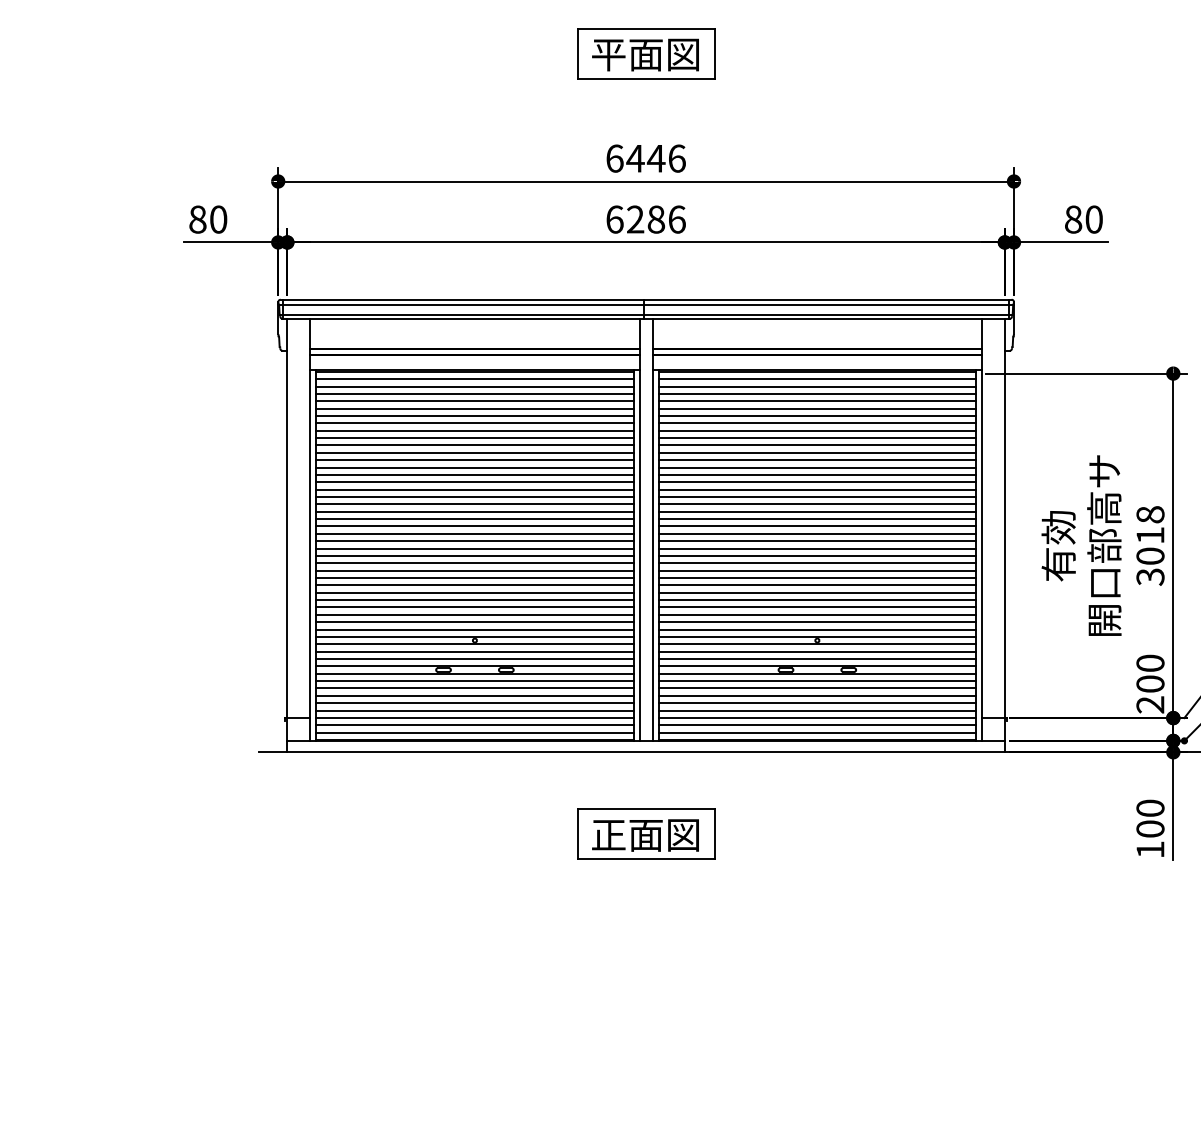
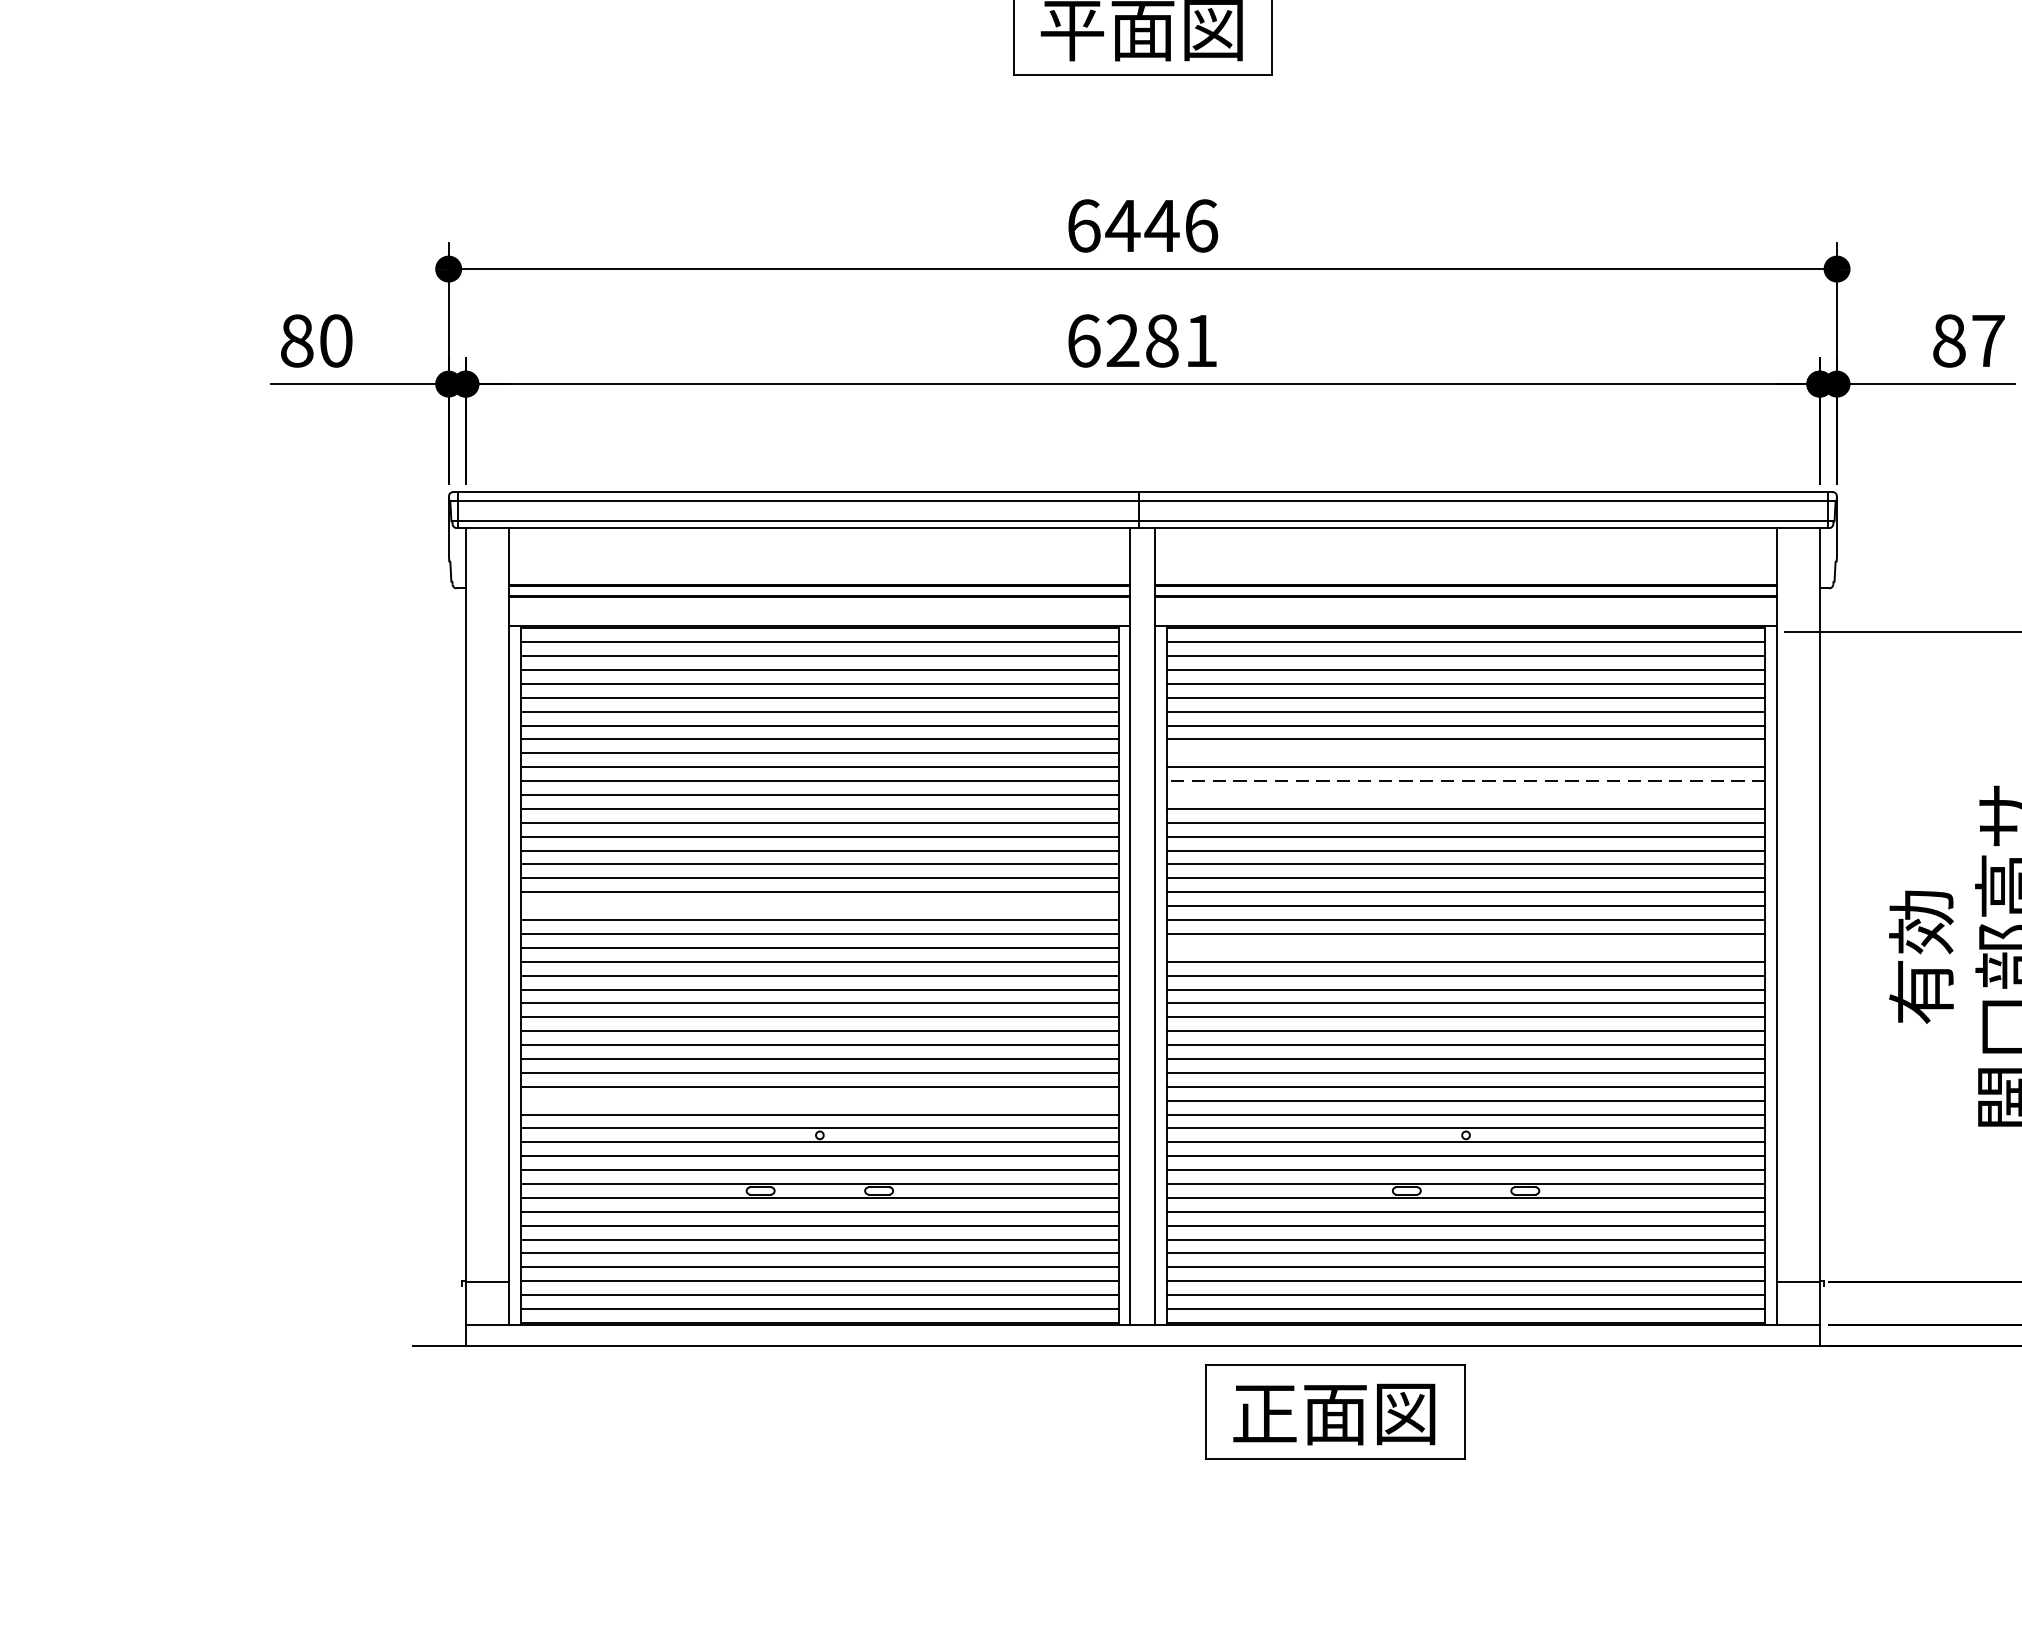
text: (677, 219) -> (1202, 340), 6286 -> 6281
text: (1093, 219) -> (1987, 340), 80 -> 87
line: (817, 438) -> (1466, 754), removed
line: (817, 452) -> (1466, 780), solid -> dashed
line: (817, 460) -> (1466, 795), removed
line: (474, 519) -> (819, 906), removed
line: (817, 541) -> (1466, 948), removed
line: (474, 622) -> (819, 1101), removed
part: (646, 833) -> (1336, 1410), moved

